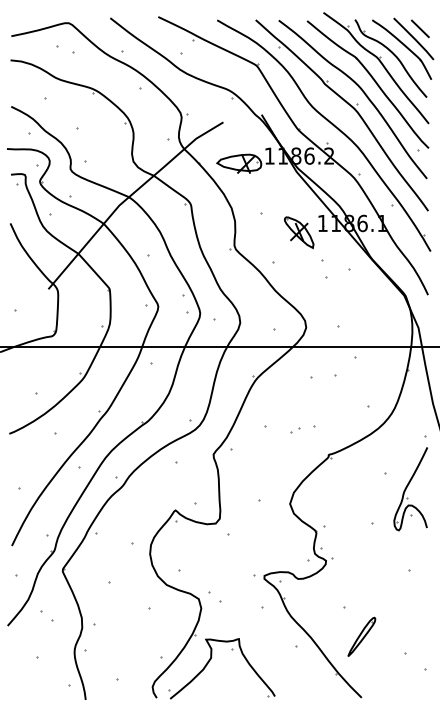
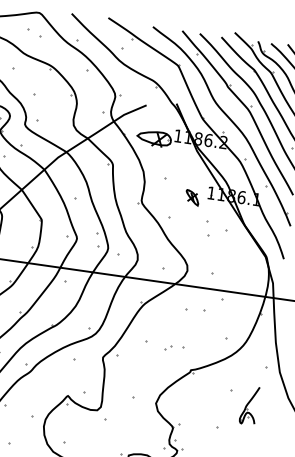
part: (299, 232) -> (192, 197), size x0.6
part: (410, 489) -> (249, 405), size x0.6

